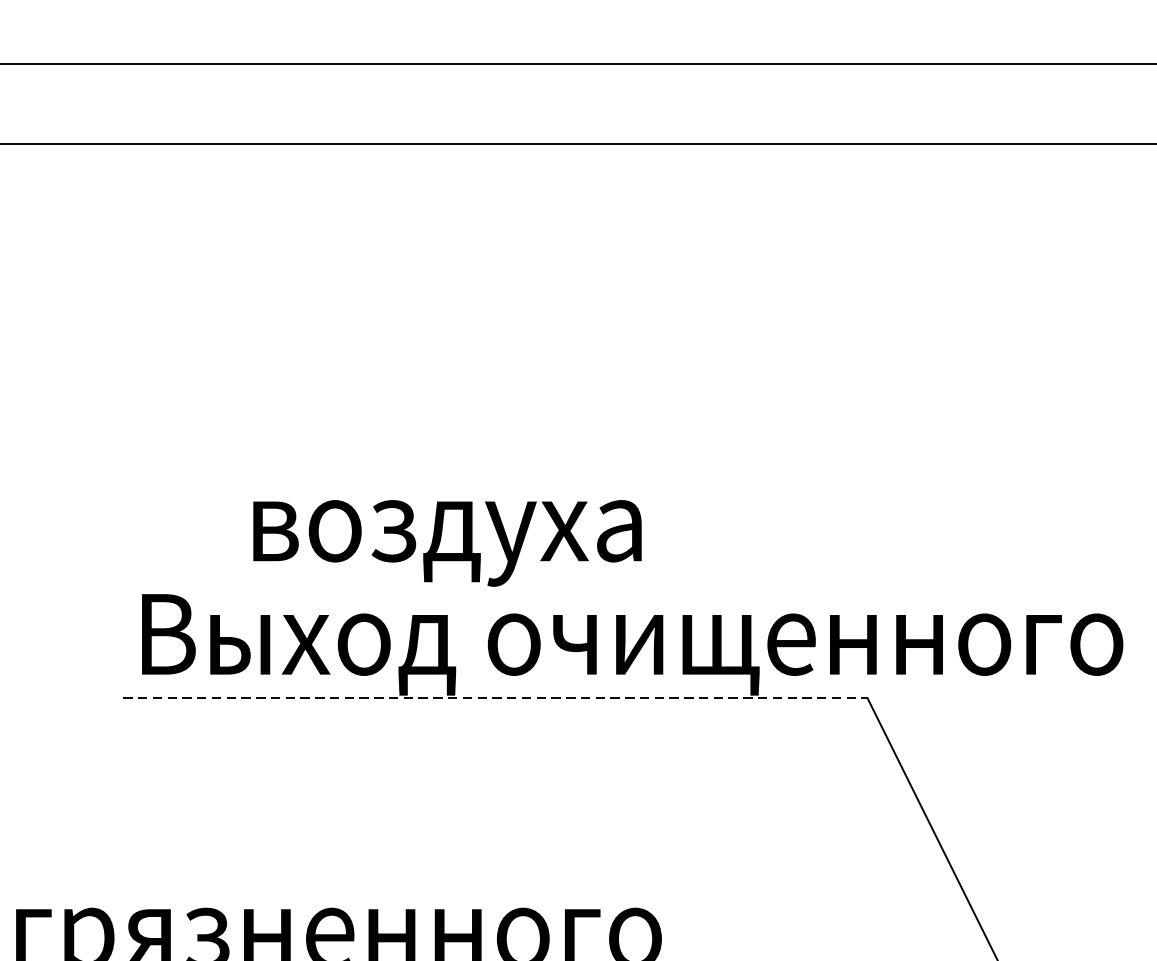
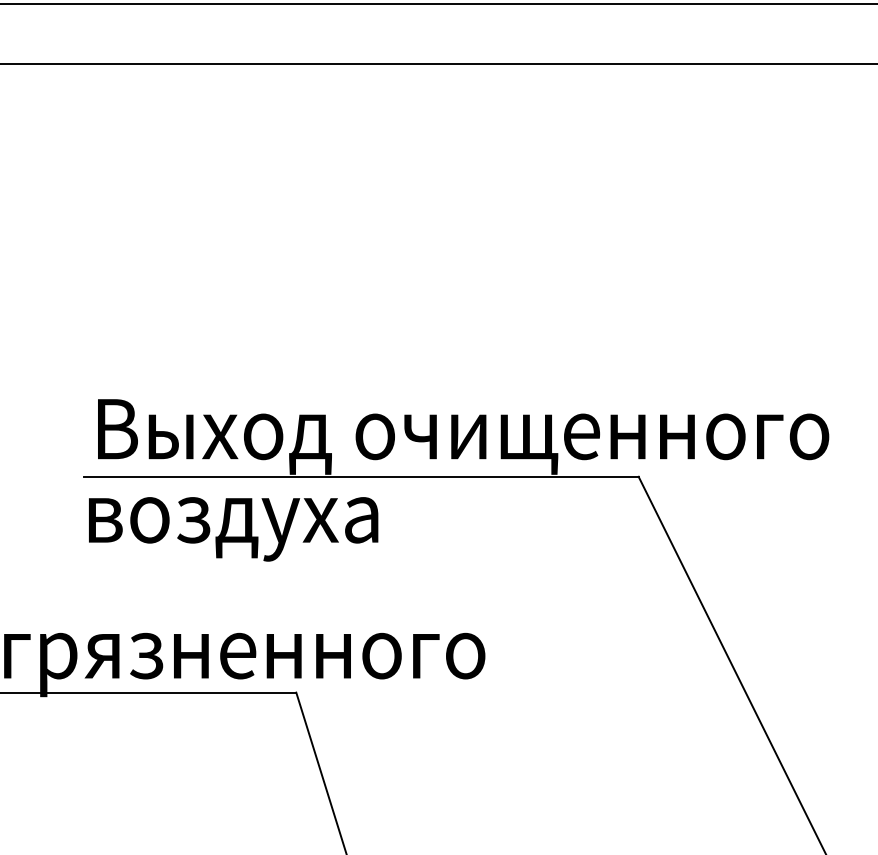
text: (447, 543) -> (233, 529), moved
line: (495, 697) -> (361, 476), dashed -> solid

